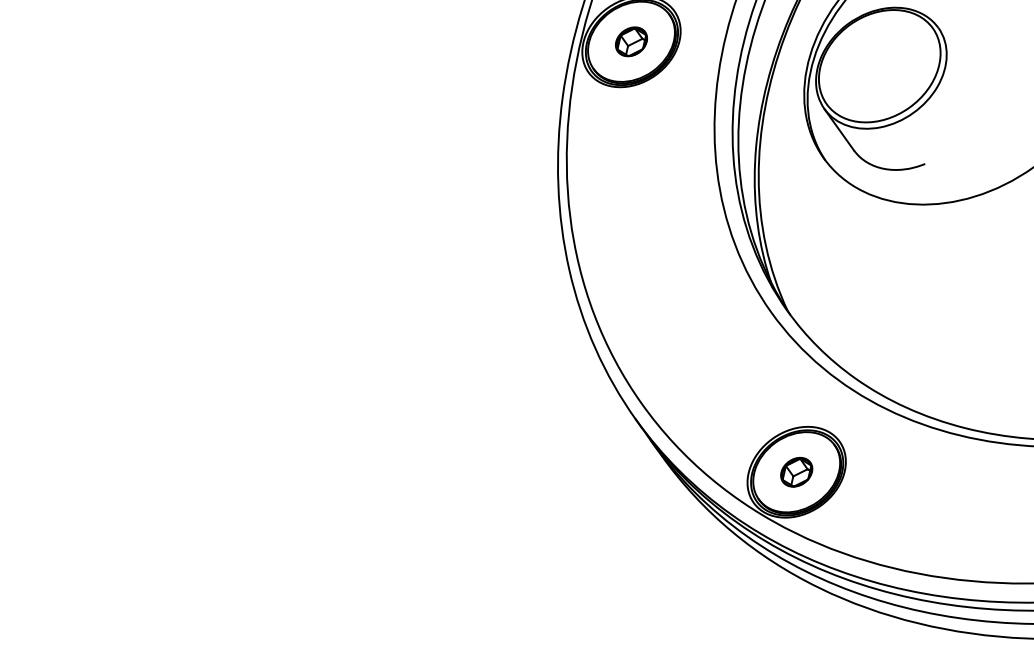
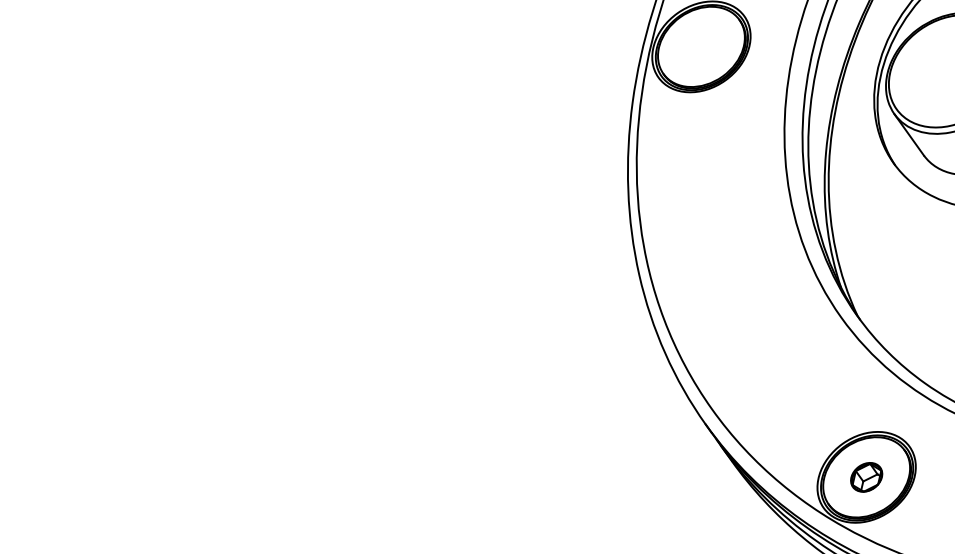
part: (631, 41) -> (701, 46), removed

